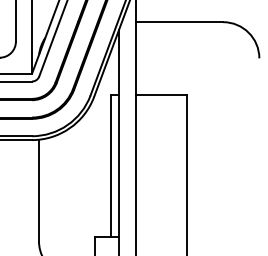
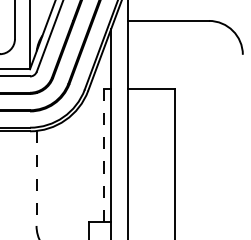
line: (111, 165) -> (104, 155), solid -> dashed
line: (38, 190) -> (36, 178), solid -> dashed

